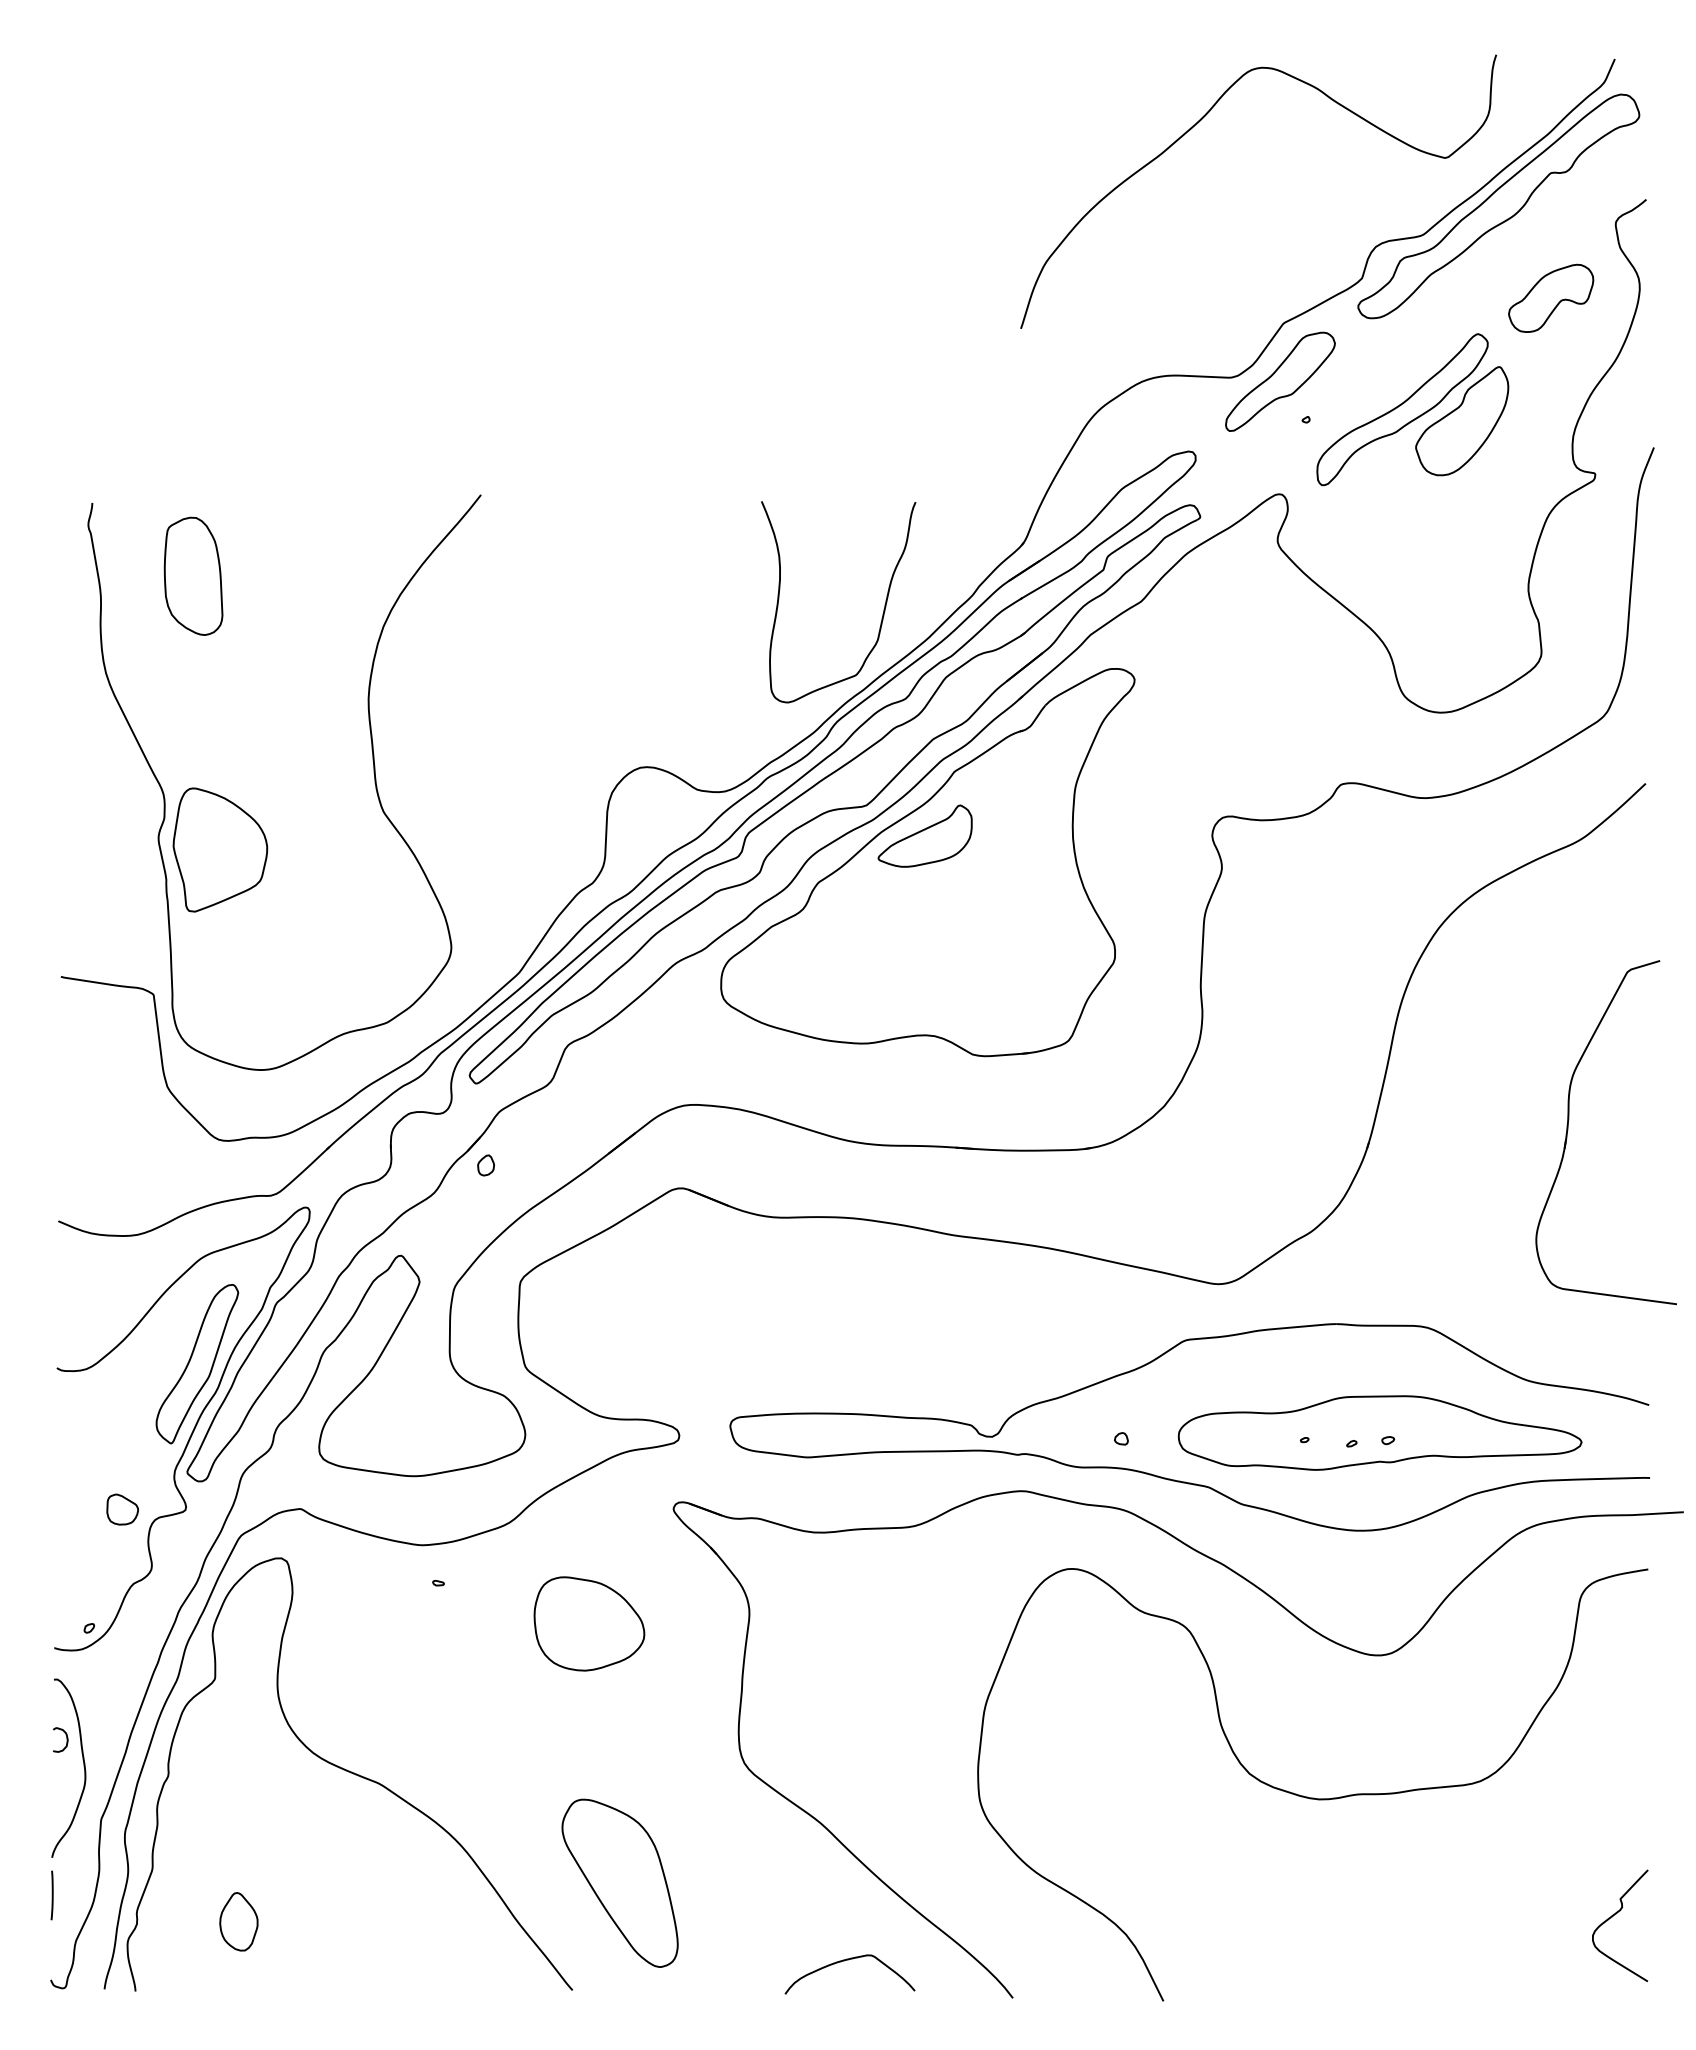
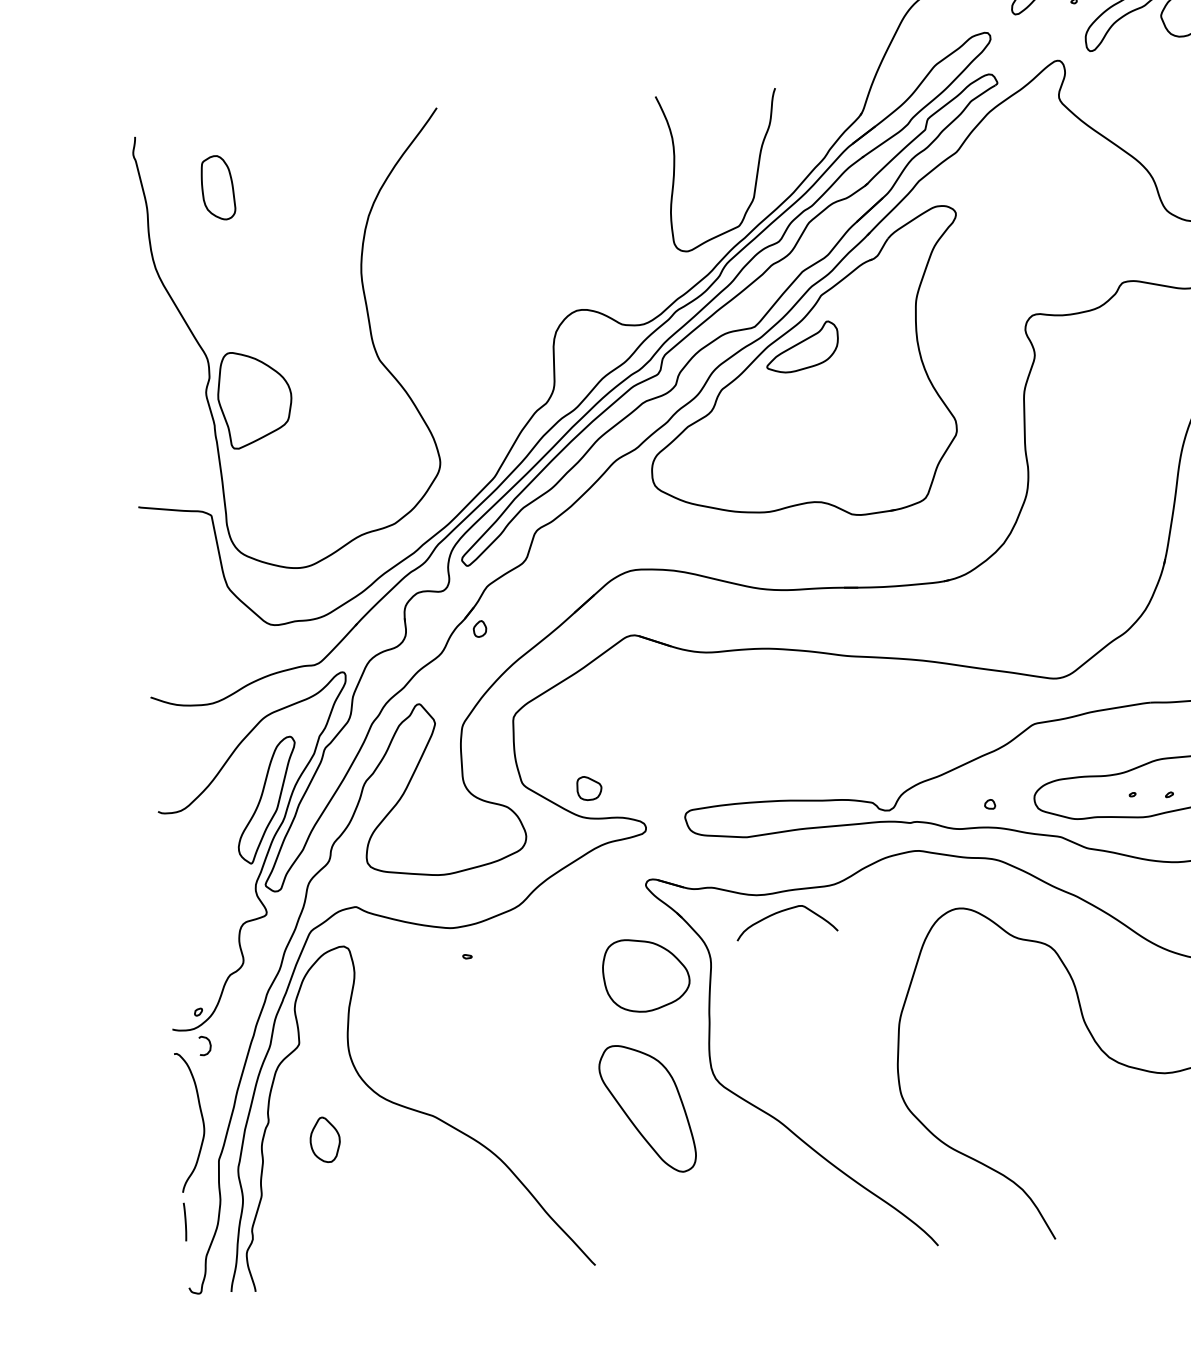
part: (193, 575) -> (217, 187), size x0.7
part: (122, 1509) -> (589, 788), moved
part: (589, 1623) -> (646, 974), moved
curve: (66, 1739) -> (209, 1045), moved
part: (619, 1882) -> (646, 1108), moved
part: (238, 1921) -> (324, 1139), moved
curve: (844, 1961) -> (781, 912), moved

